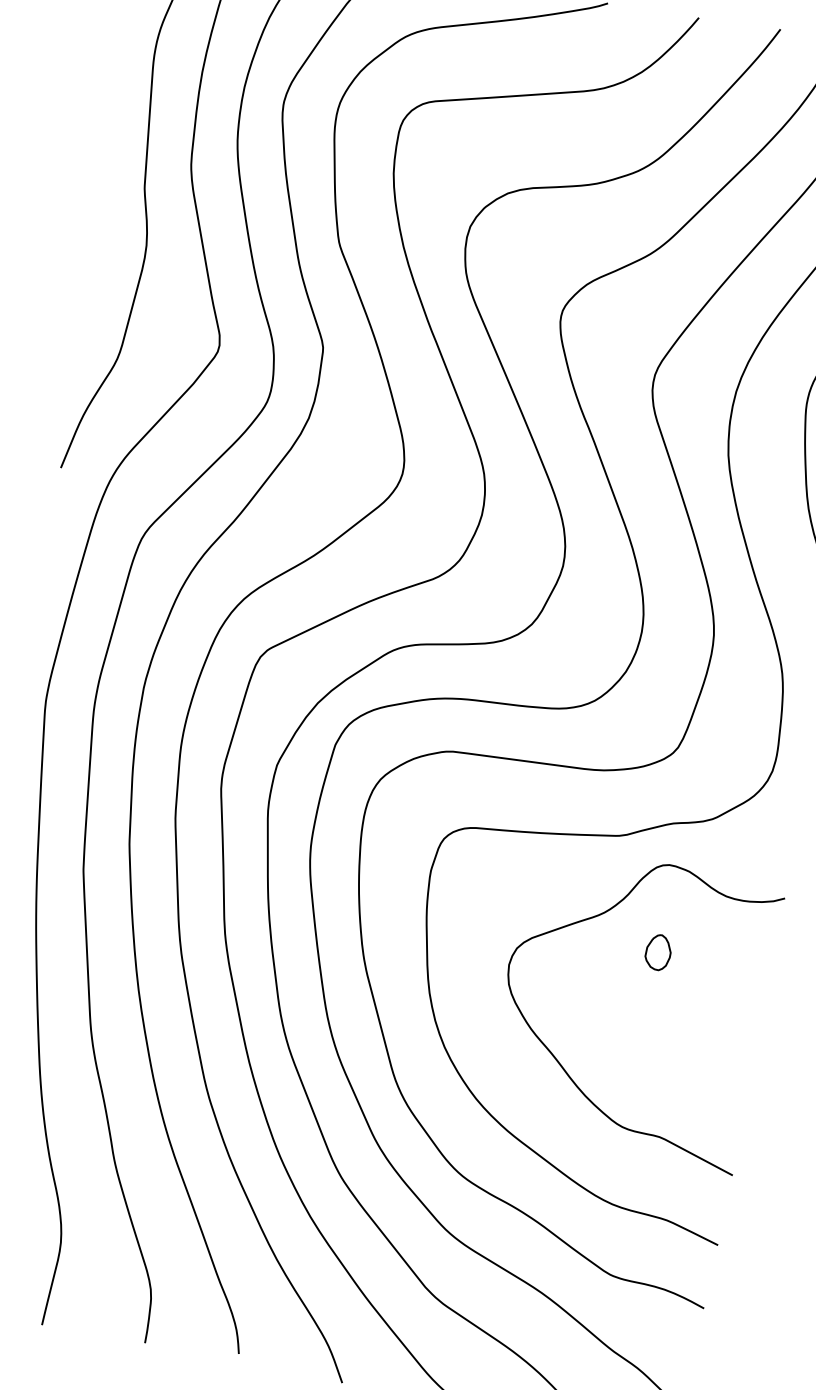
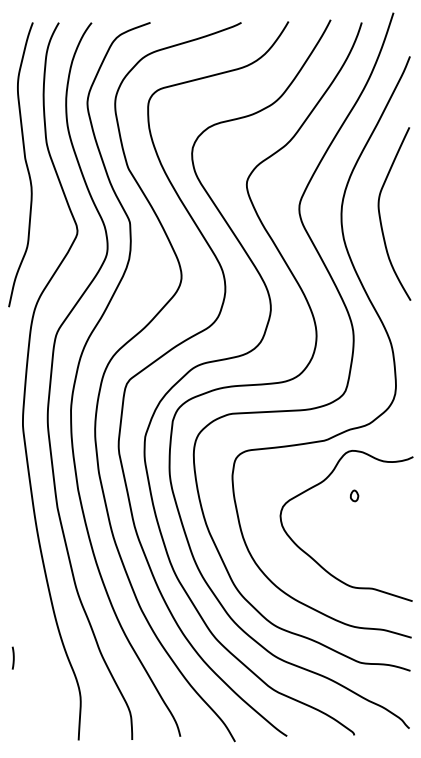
part: (658, 951) -> (354, 495), size x0.6

